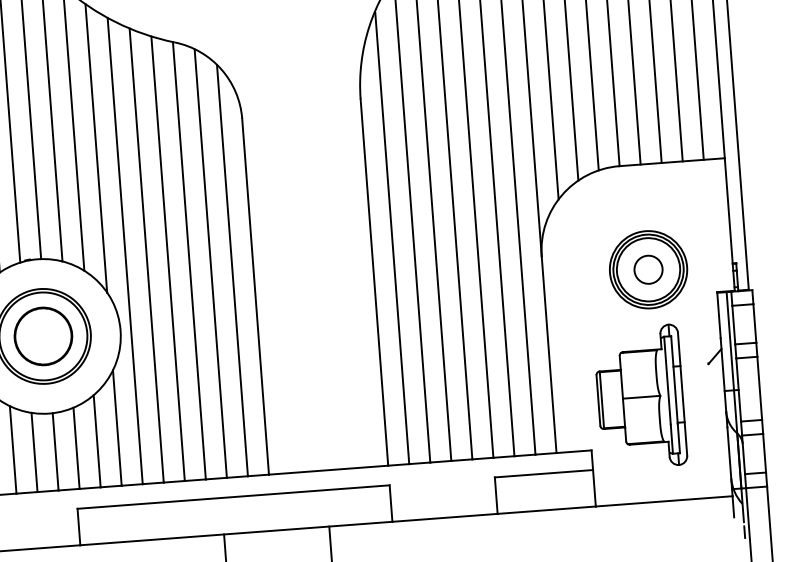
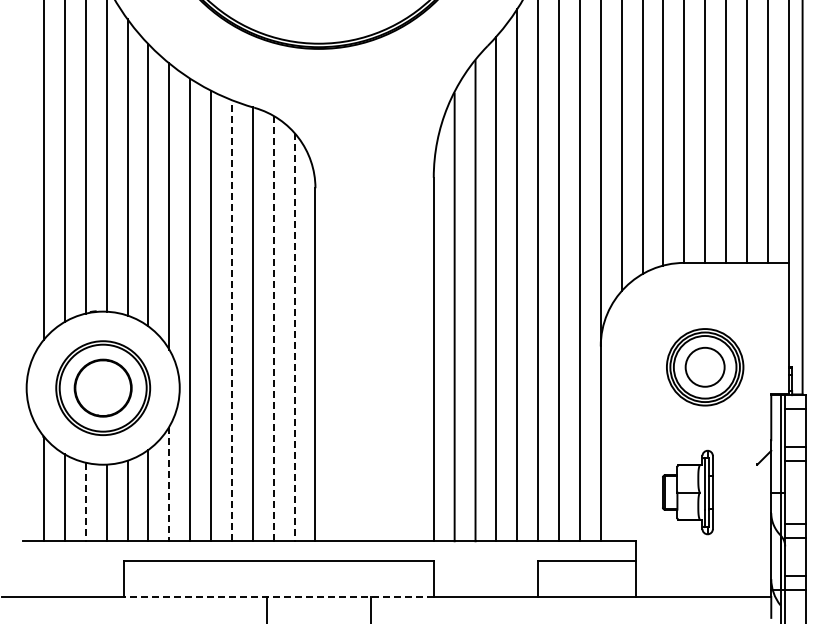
line: (167, 258) -> (231, 320), solid -> dashed
line: (210, 263) -> (273, 328), solid -> dashed
circle: (648, 269) -> (705, 367), size x1.4
line: (232, 270) -> (294, 337), solid -> dashed
part: (640, 397) -> (687, 492), size x0.6
line: (117, 428) -> (169, 484), solid -> dashed
line: (34, 453) -> (85, 502), solid -> dashed
line: (235, 533) -> (278, 596), solid -> dashed

